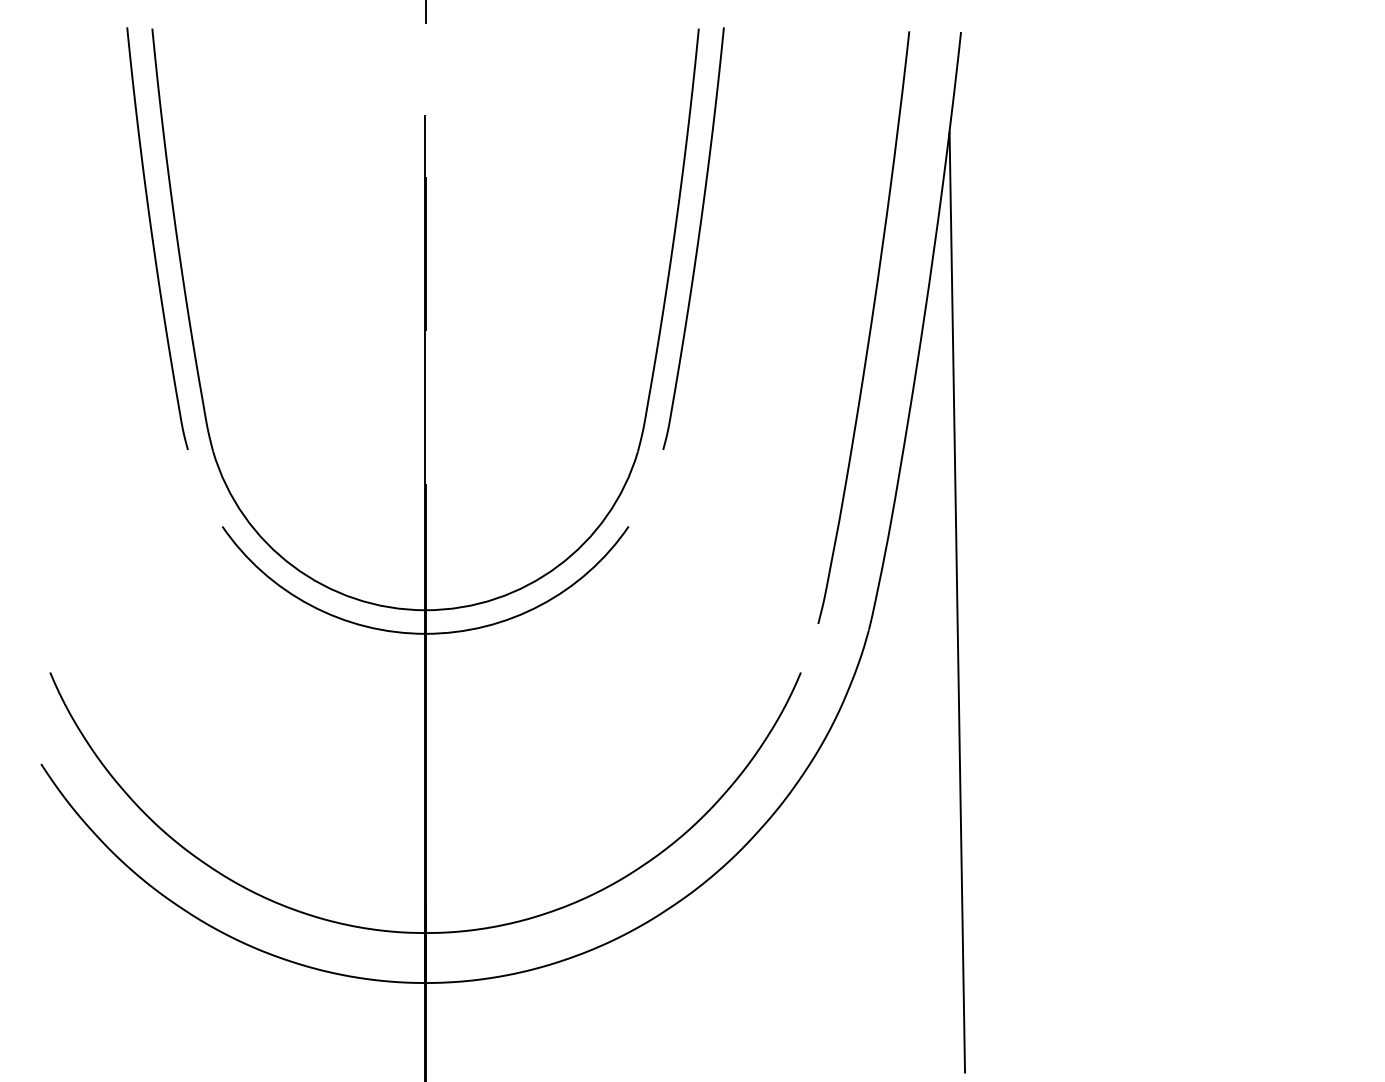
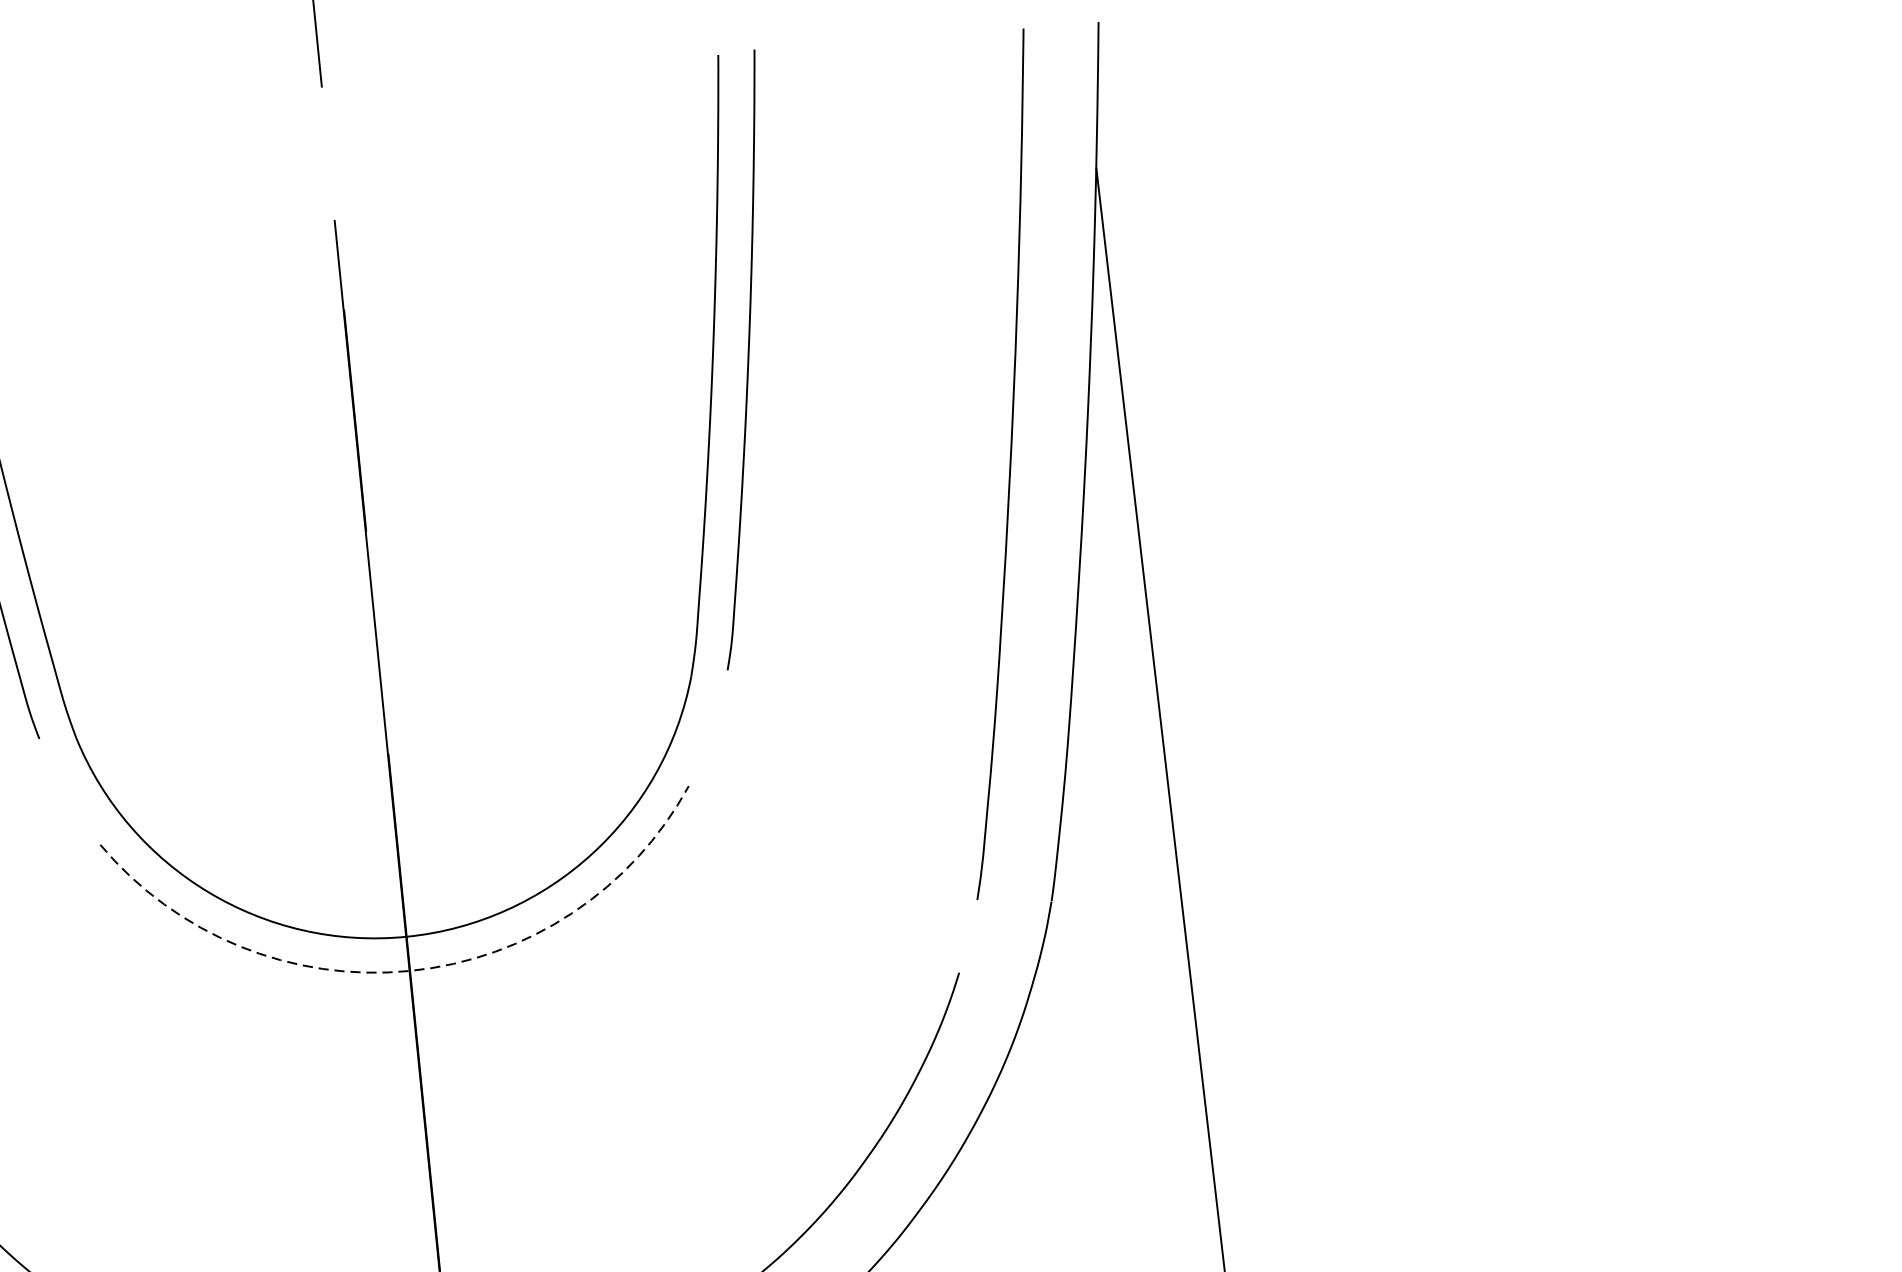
arc: (425, 633) -> (409, 970), solid -> dashed

